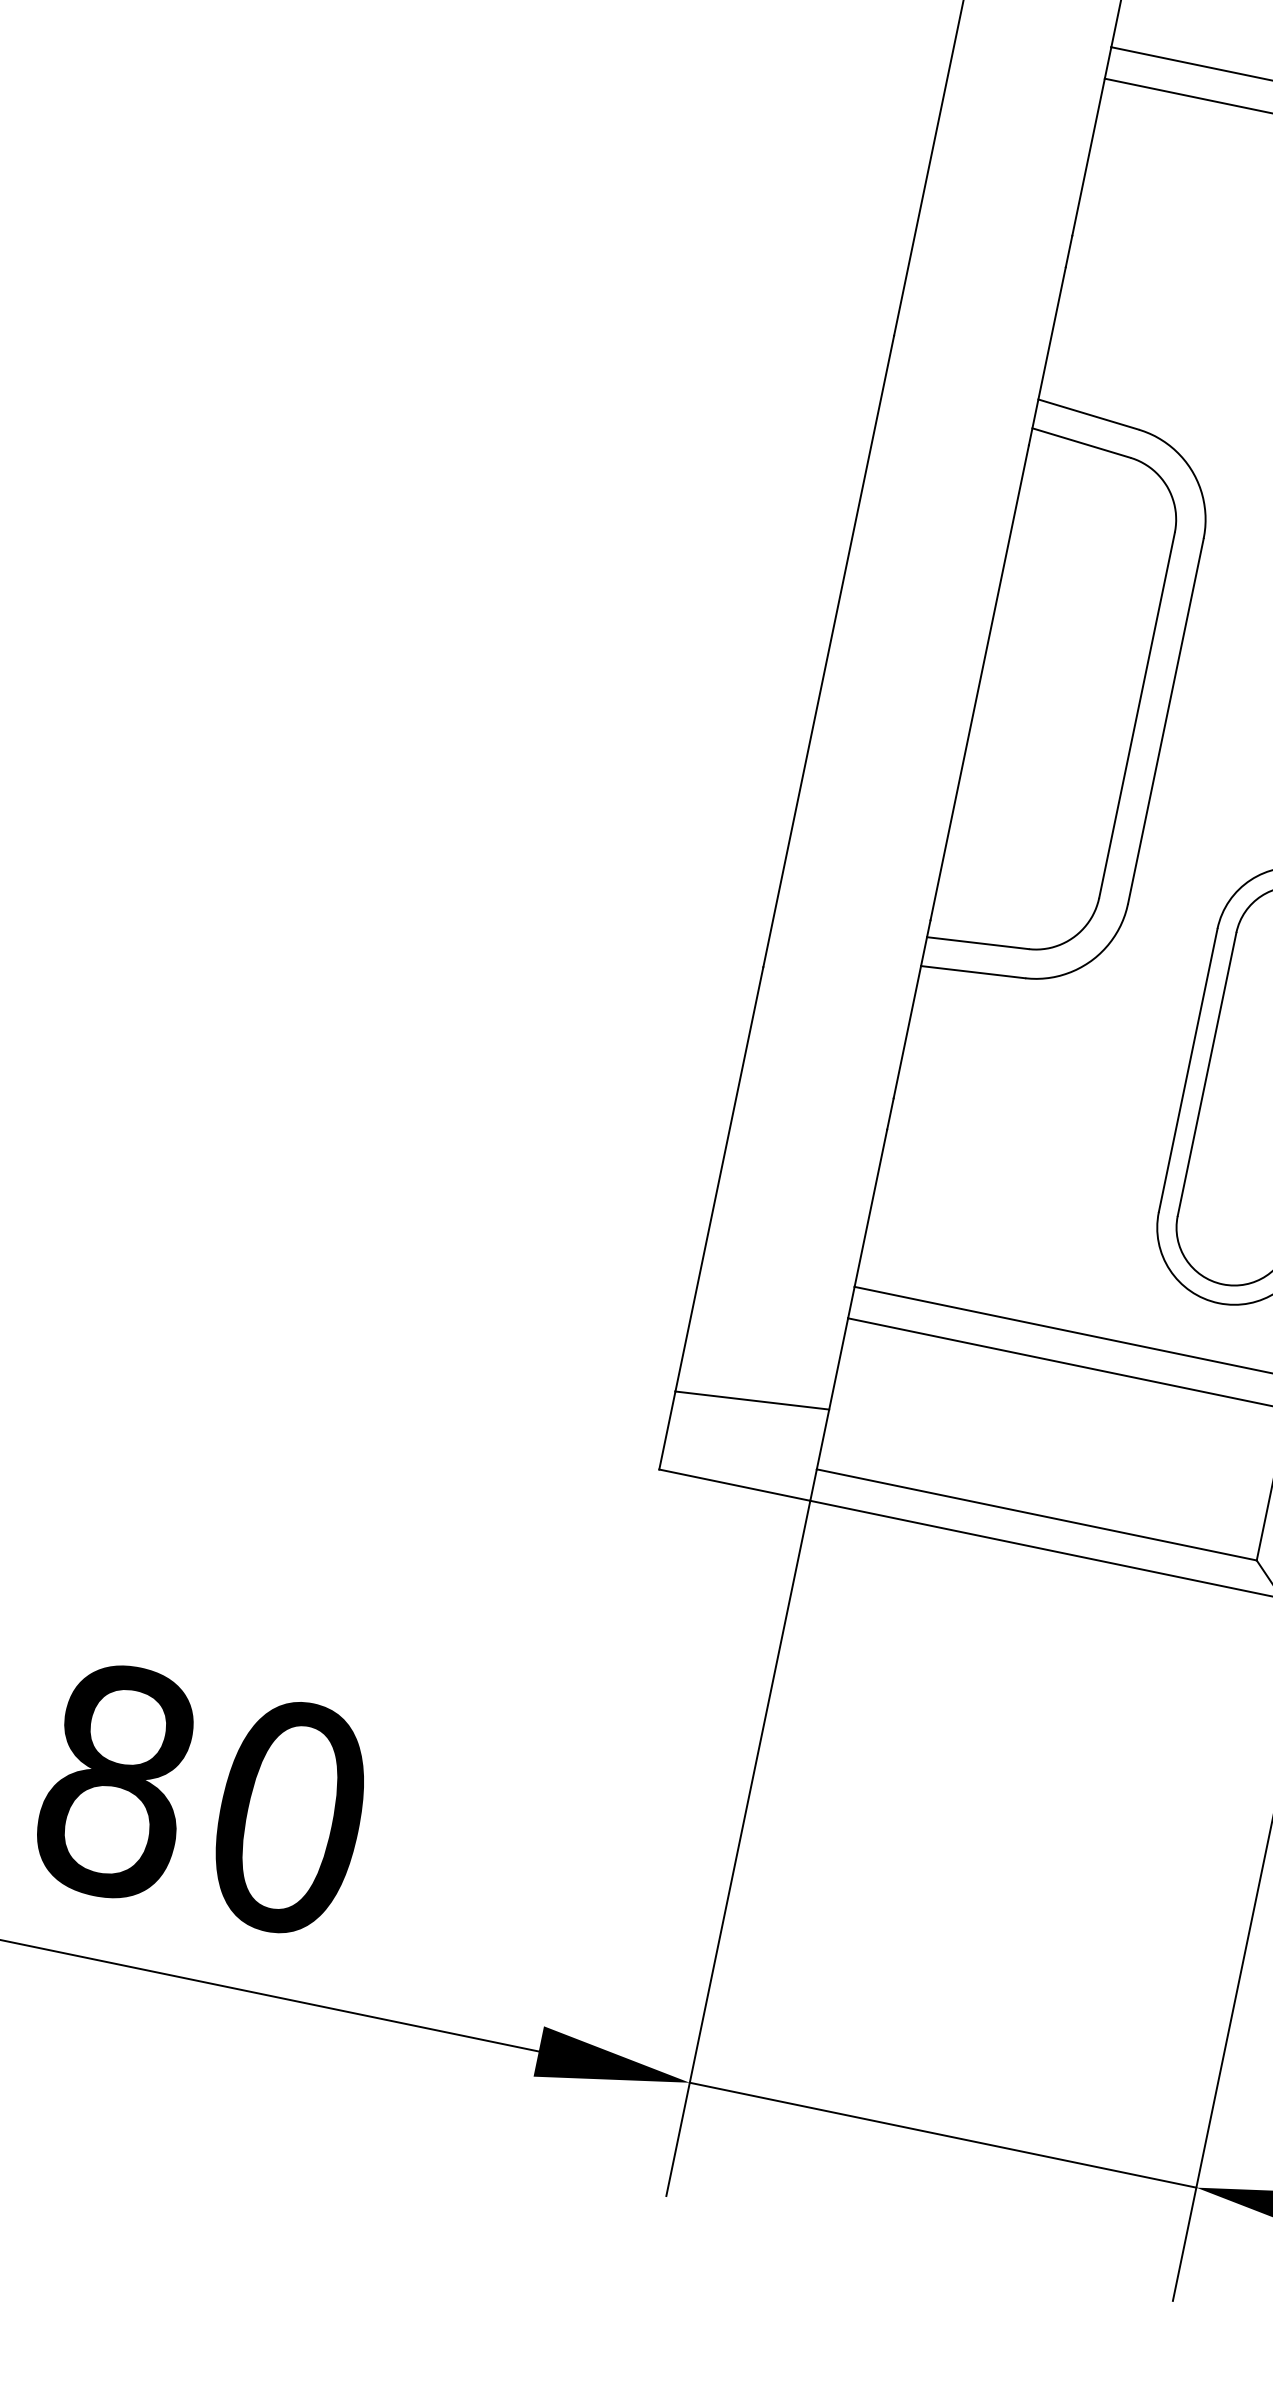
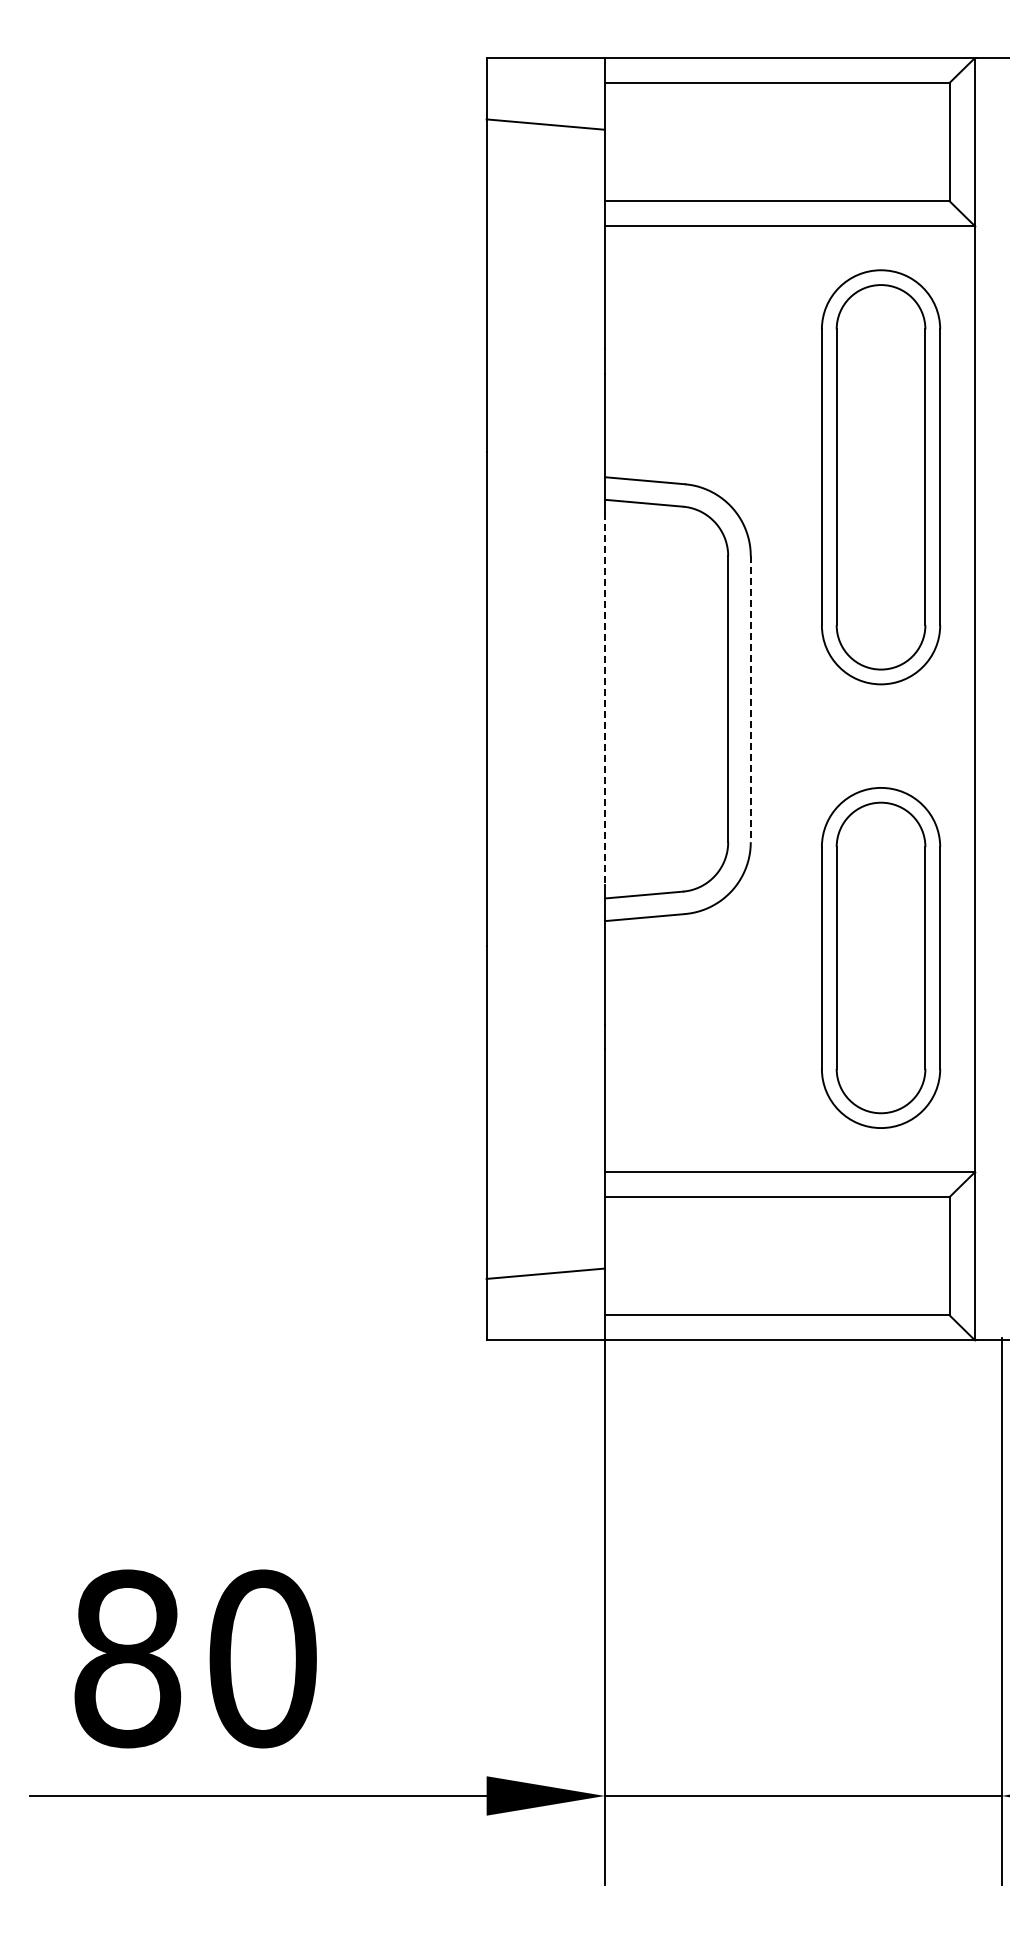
line: (979, 683) -> (604, 699), solid -> dashed
line: (1165, 721) -> (750, 699), solid -> dashed

